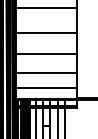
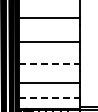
line: (46, 54) -> (49, 64), solid -> dashed
line: (46, 88) -> (49, 98), solid -> dashed

